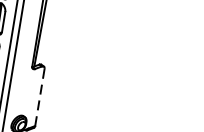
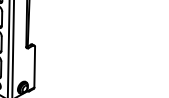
line: (39, 97) -> (34, 67), dashed -> solid

